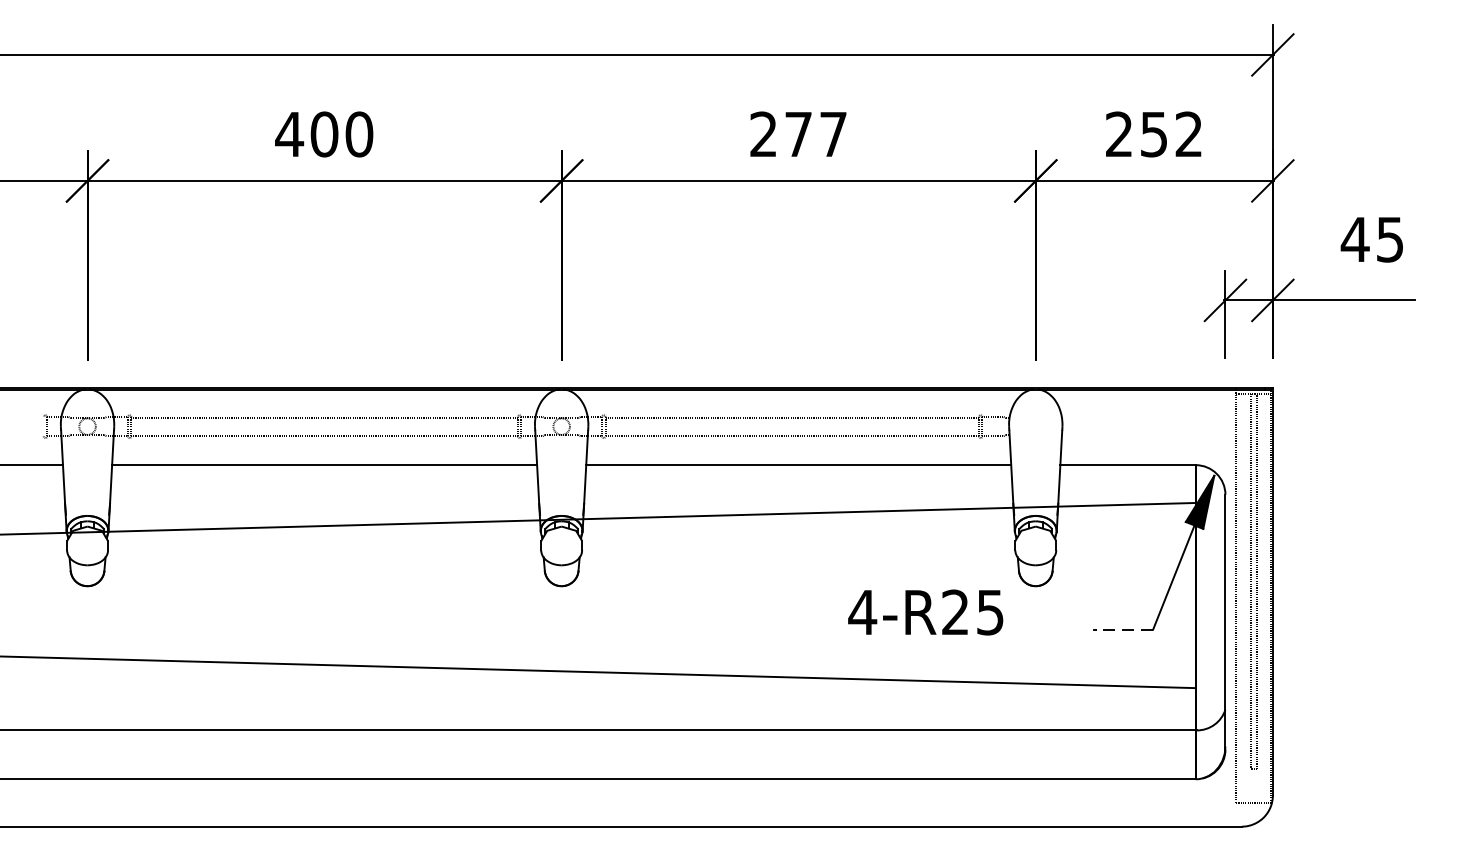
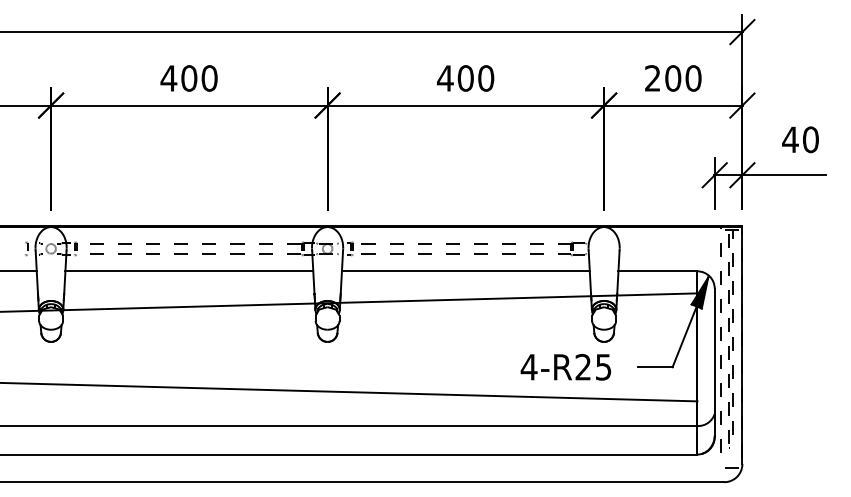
text: (798, 134) -> (465, 78), 277 -> 400
text: (1171, 134) -> (683, 78), 252 -> 200
text: (1389, 239) -> (810, 139), 45 -> 40
text: (924, 611) -> (565, 366), moved
line: (1123, 630) -> (655, 367), dashed -> solid

